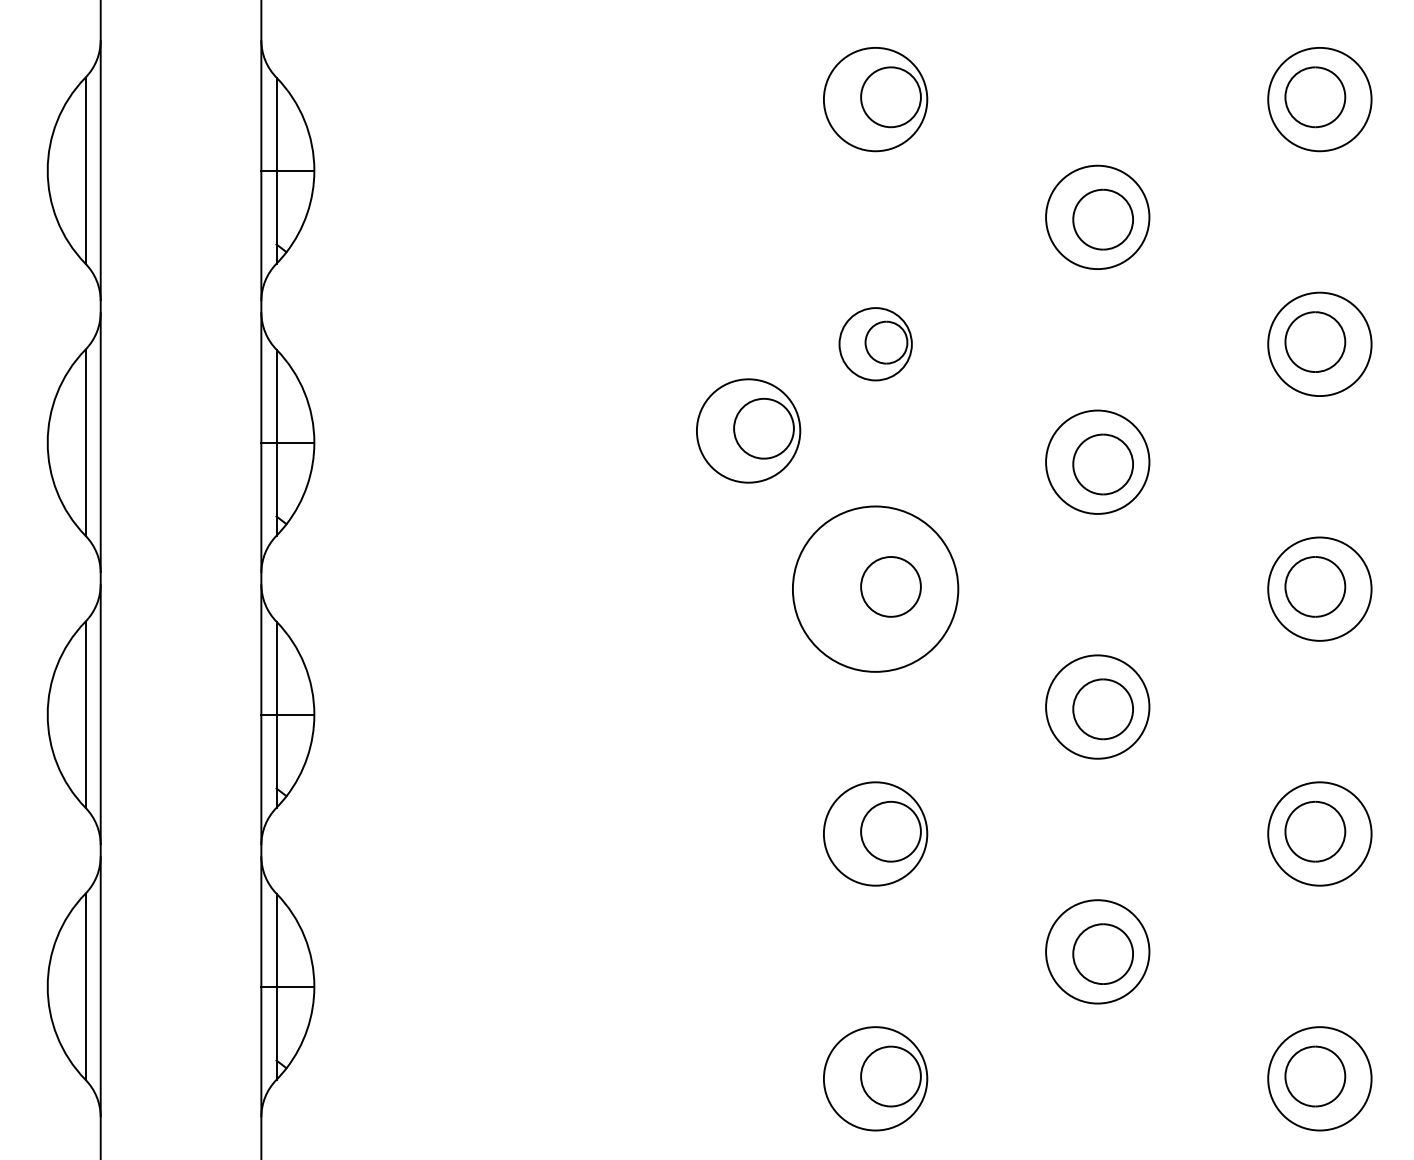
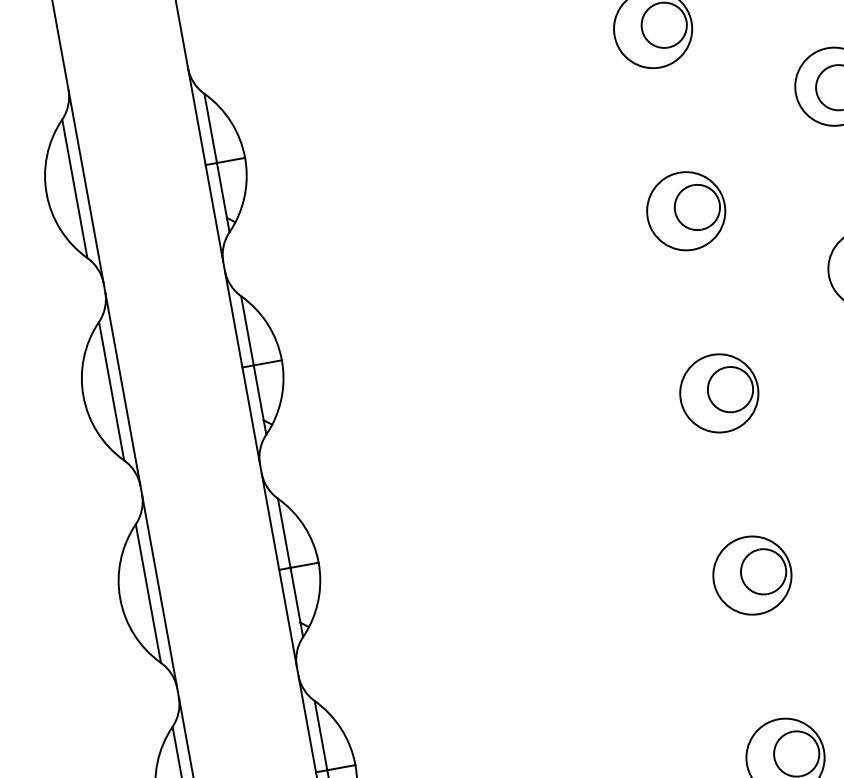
part: (875, 343) -> (686, 210), size x1.43
part: (748, 430) -> (603, 292), removed
circle: (875, 588) -> (719, 392), size x0.62

